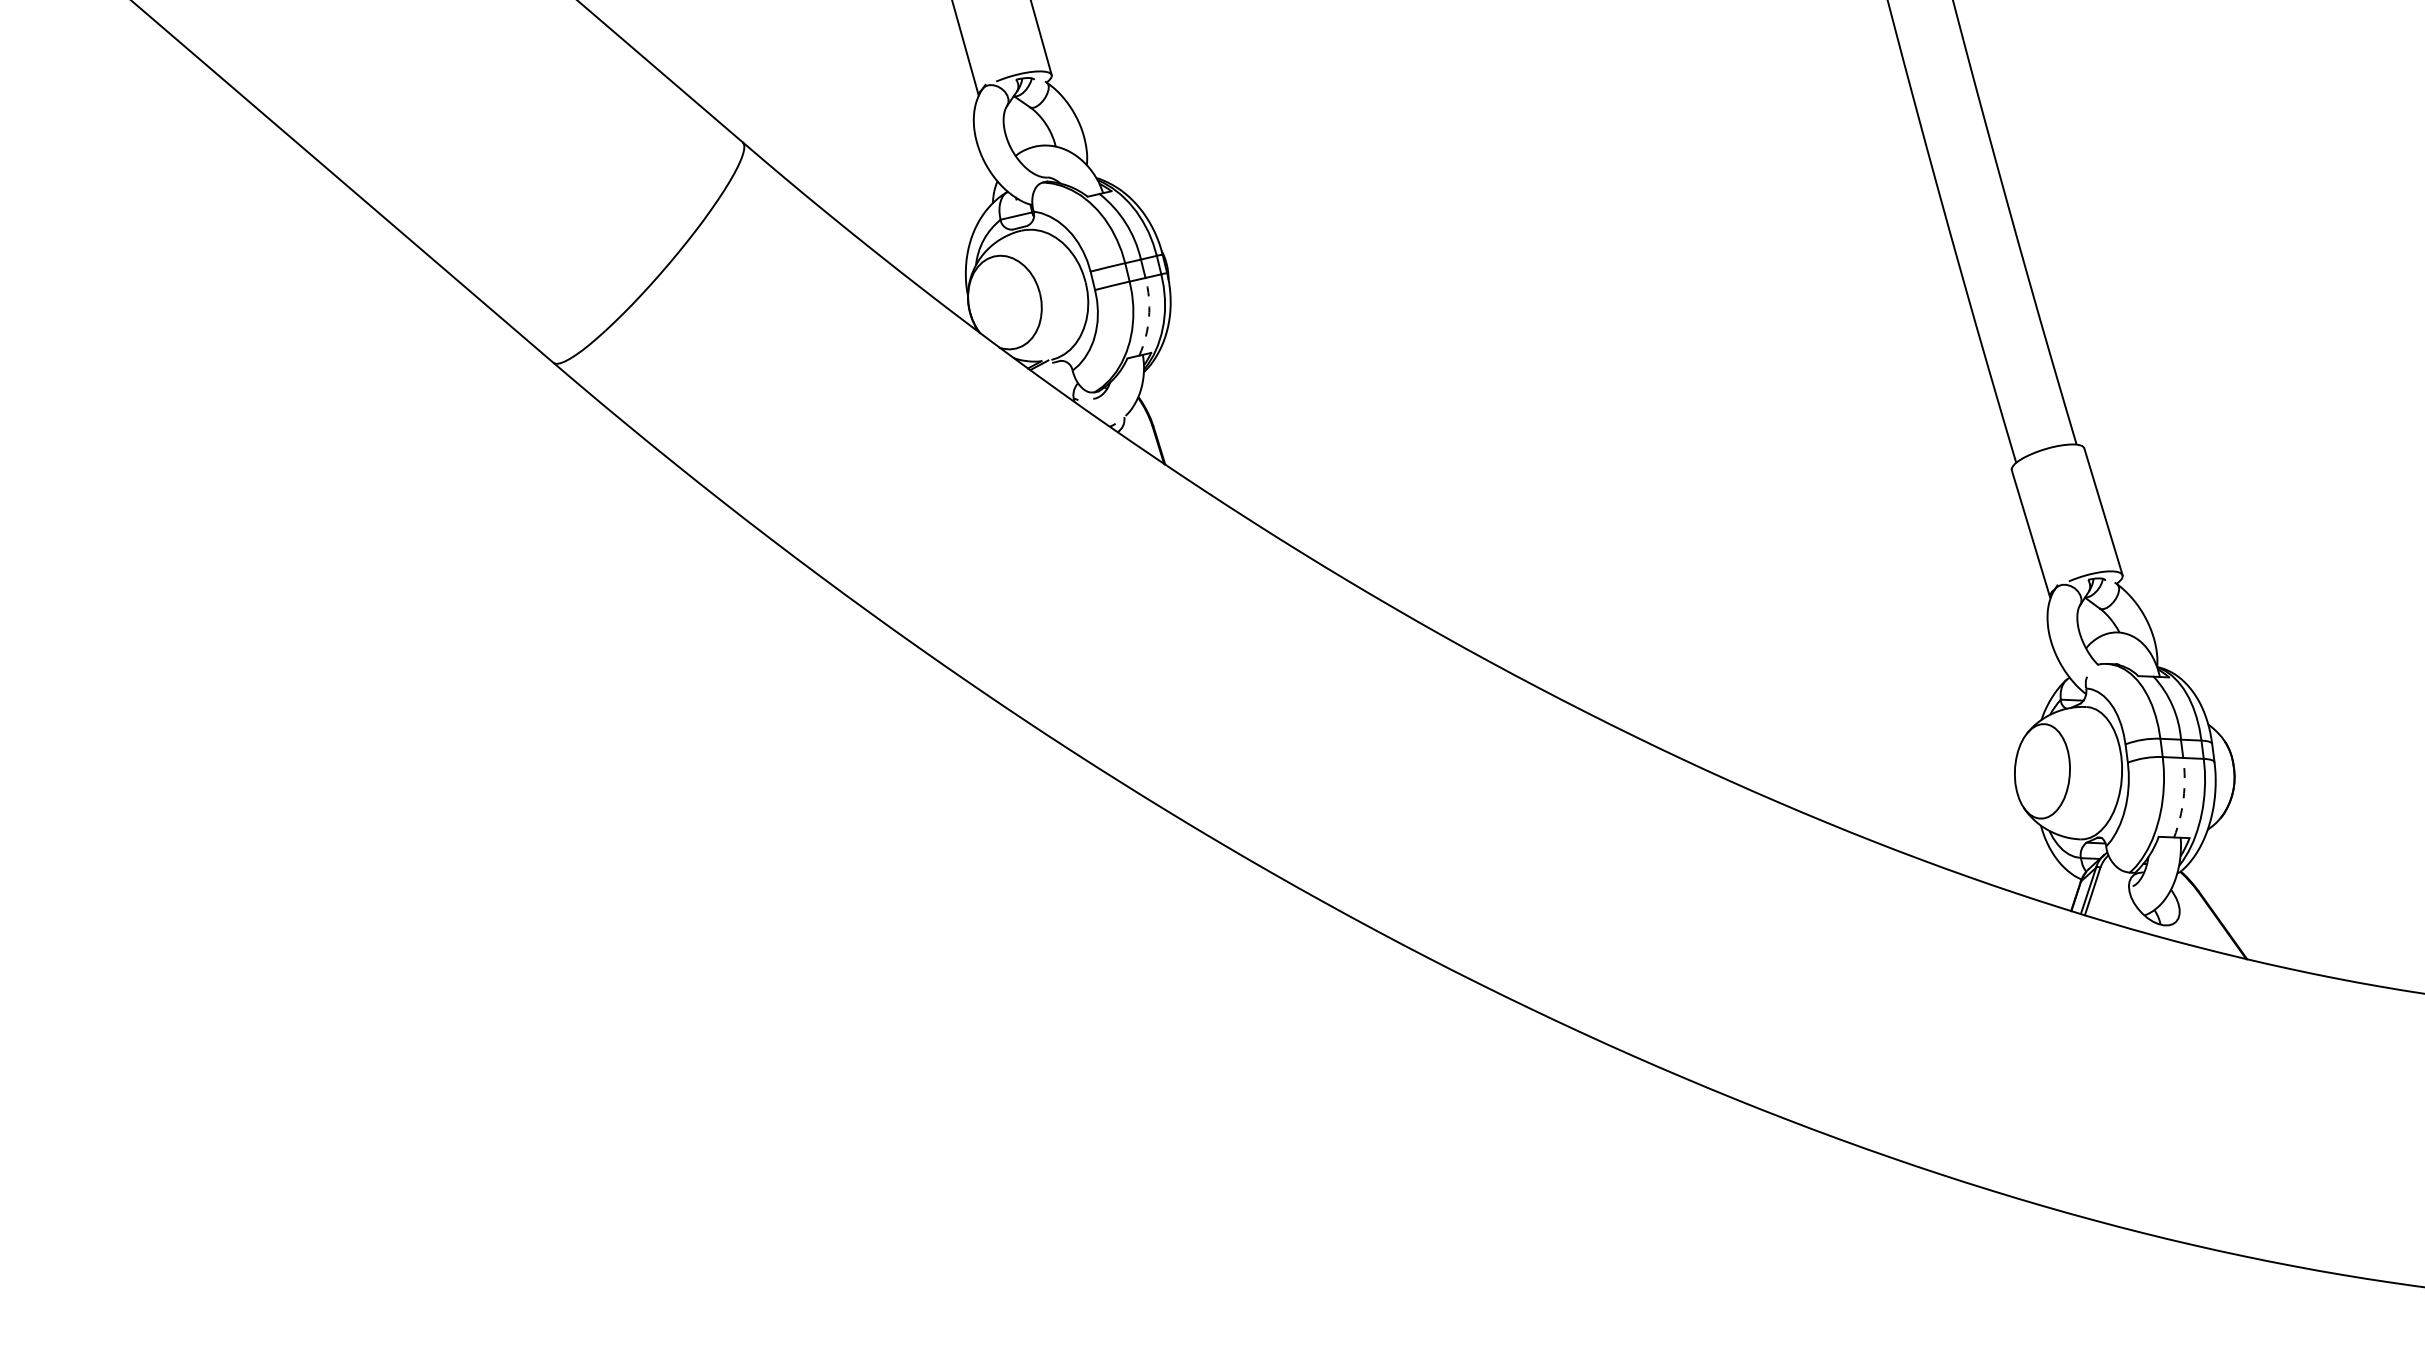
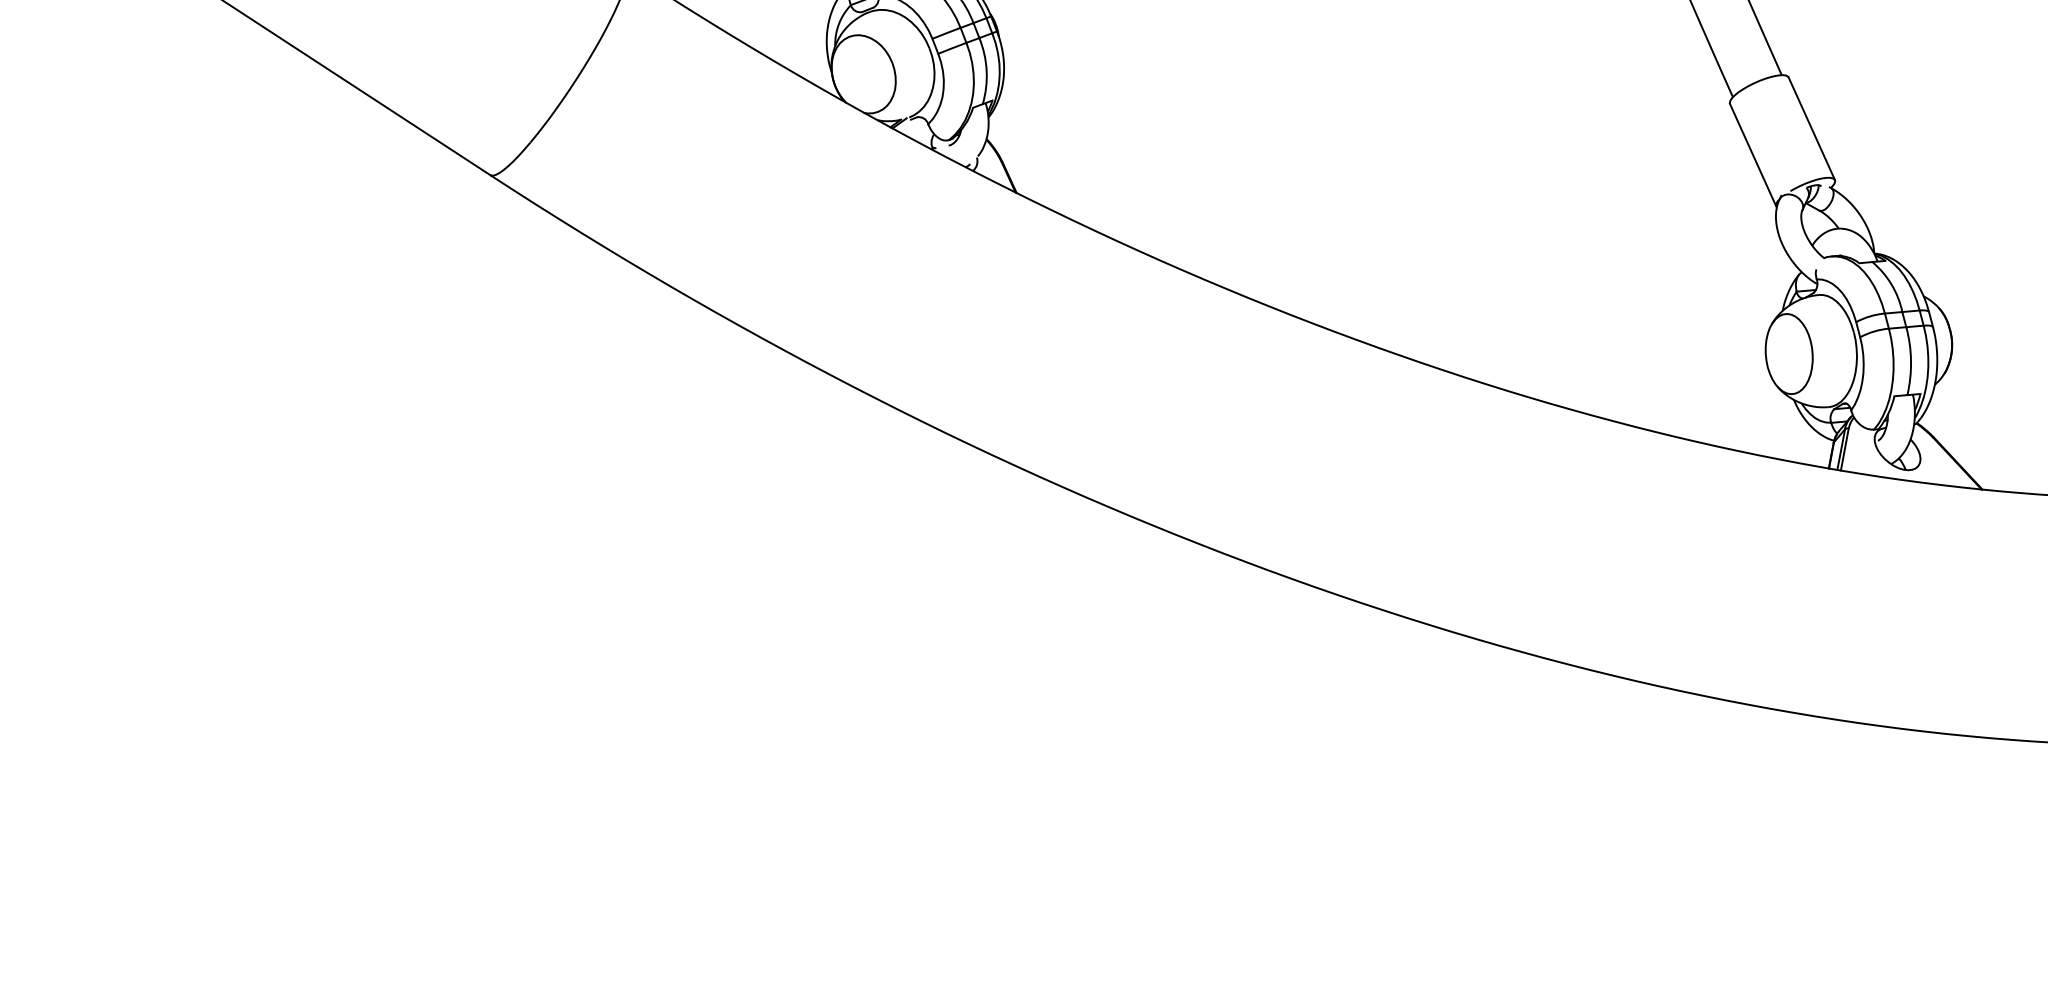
arc: (1149, 317) -> (987, 70), dashed -> solid
arc: (2183, 798) -> (1910, 361), dashed -> solid

